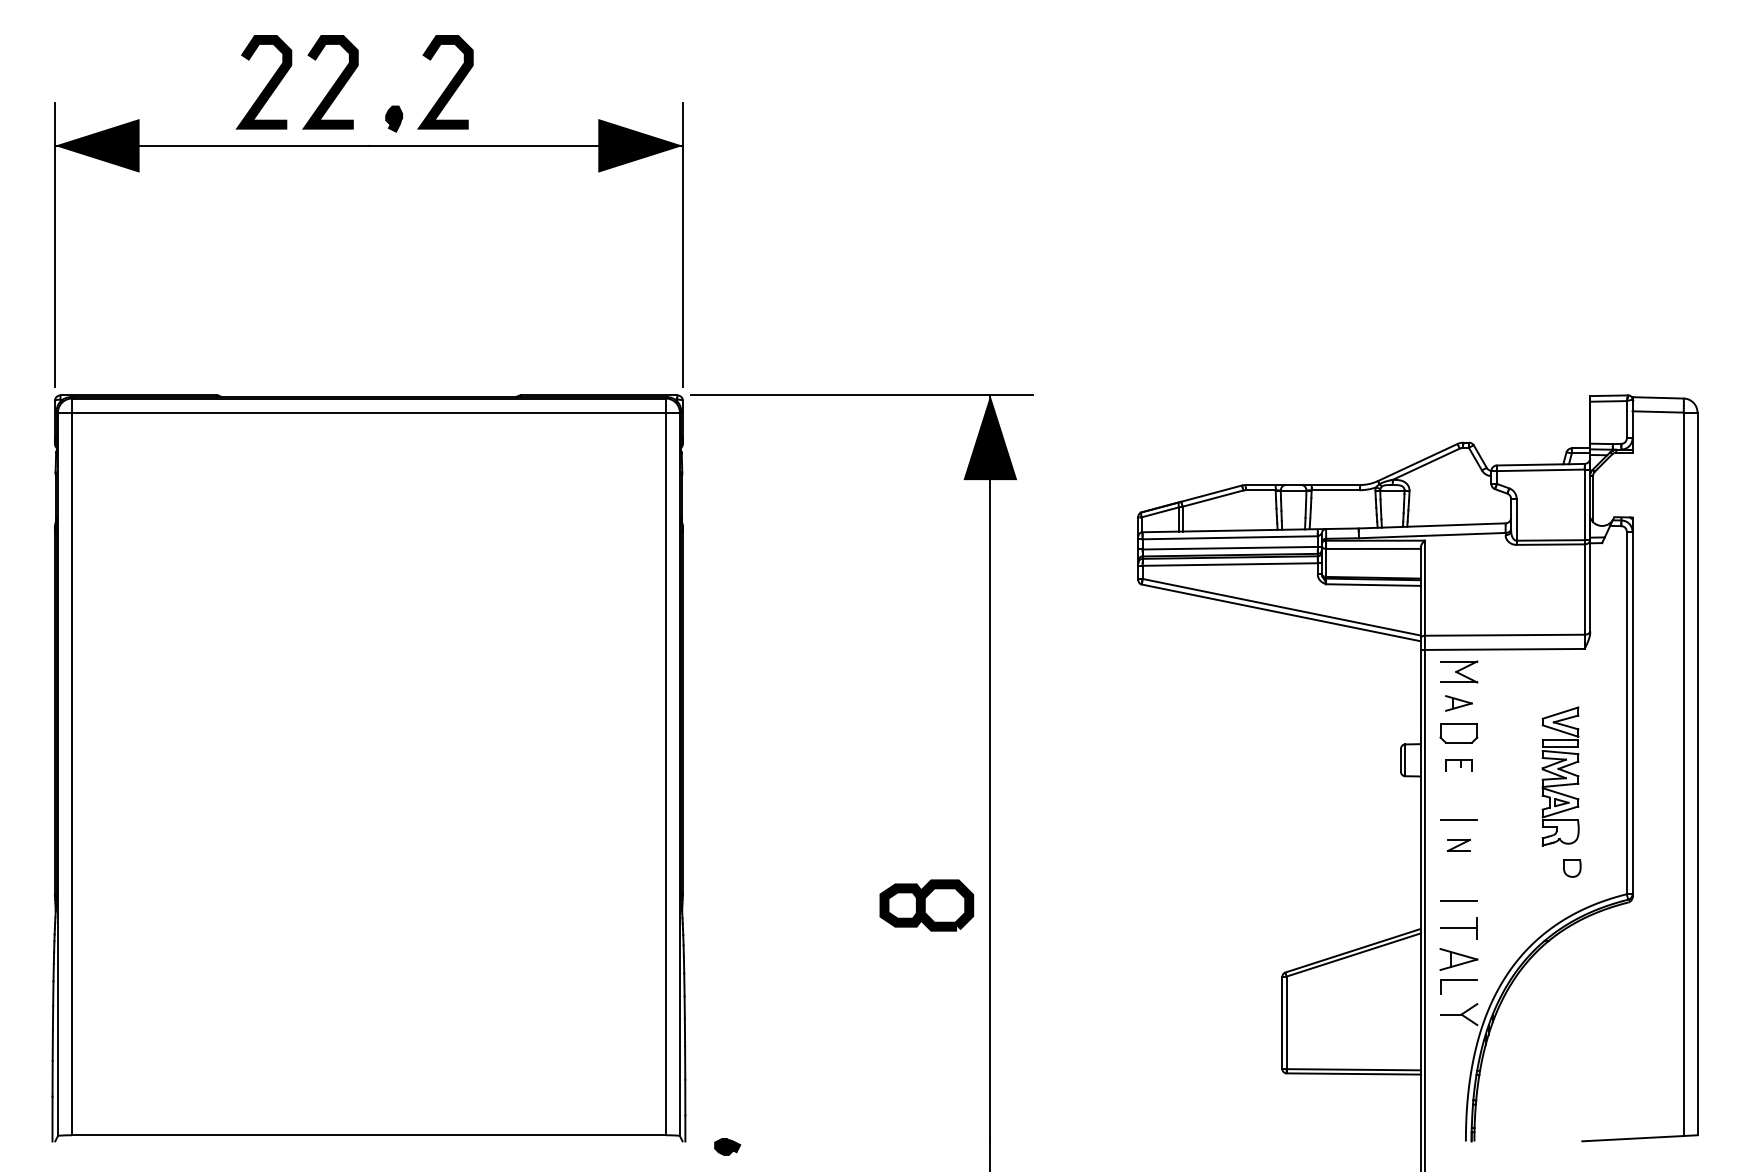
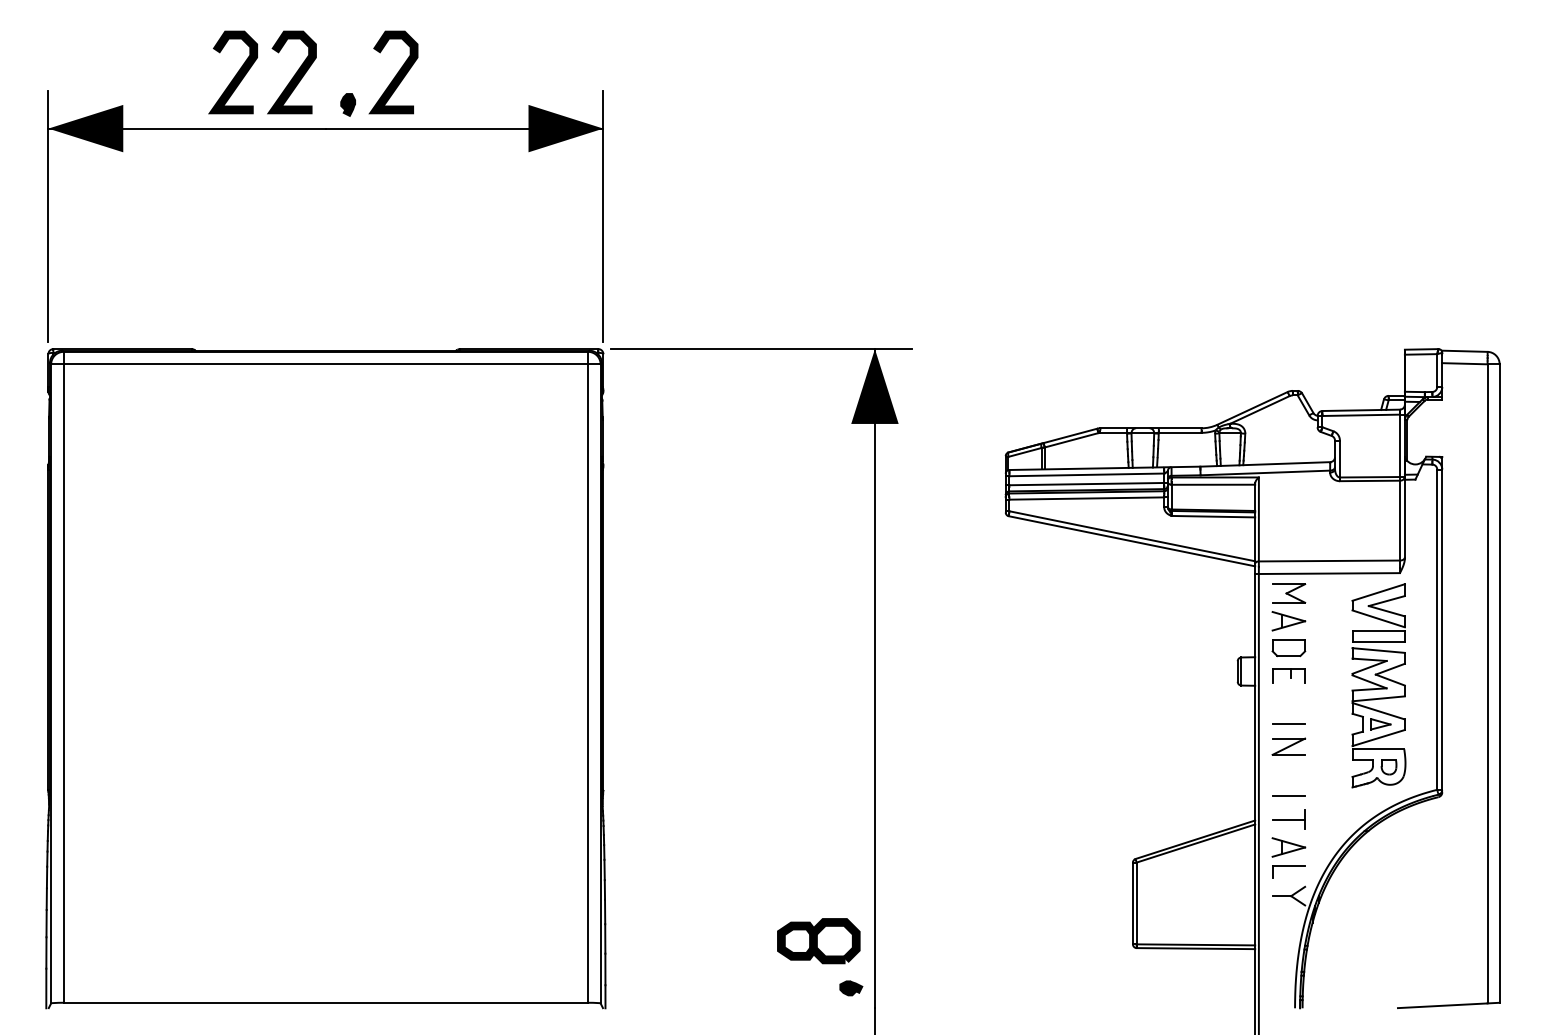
part: (1458, 703) -> (1288, 621), size x1.43
part: (1458, 765) -> (1288, 676), size x1.43
part: (1560, 776) -> (1378, 685), size x1.67
part: (1458, 845) -> (1288, 746), size x1.67
part: (926, 905) -> (818, 941), moved
part: (727, 1146) -> (851, 987), moved

